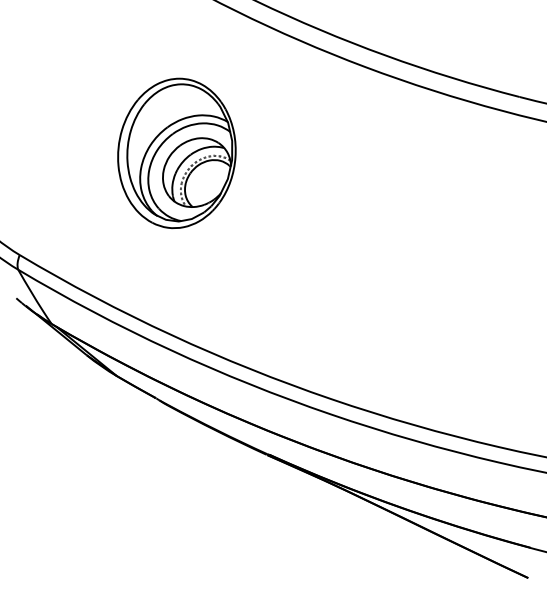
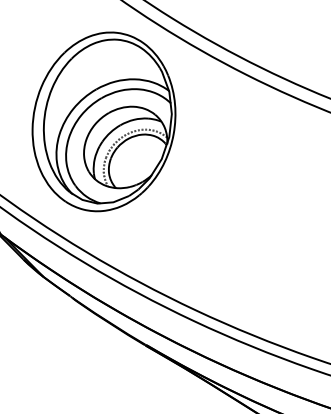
part: (176, 153) -> (103, 121), size x1.67

